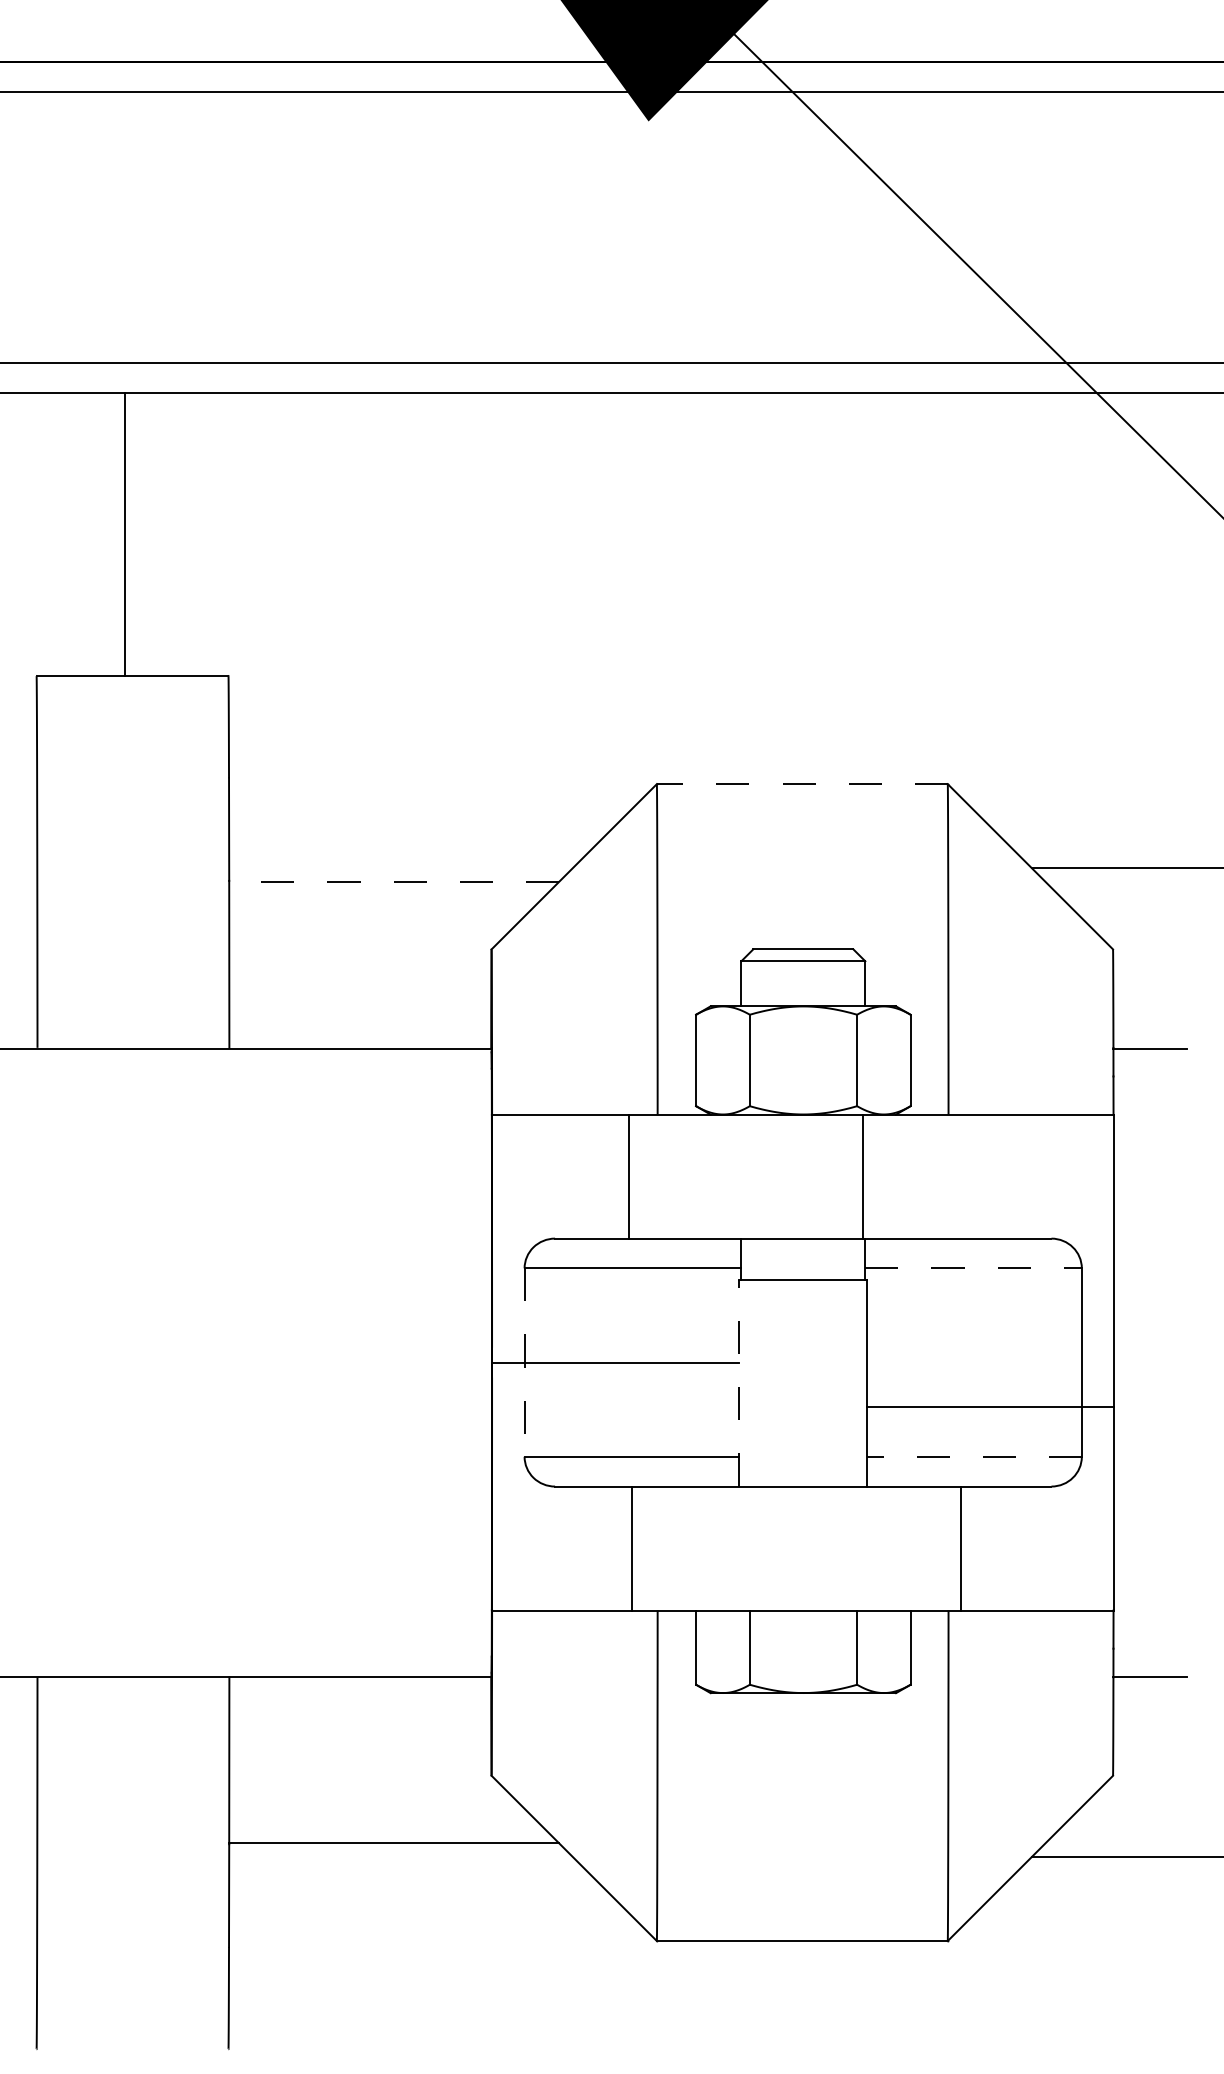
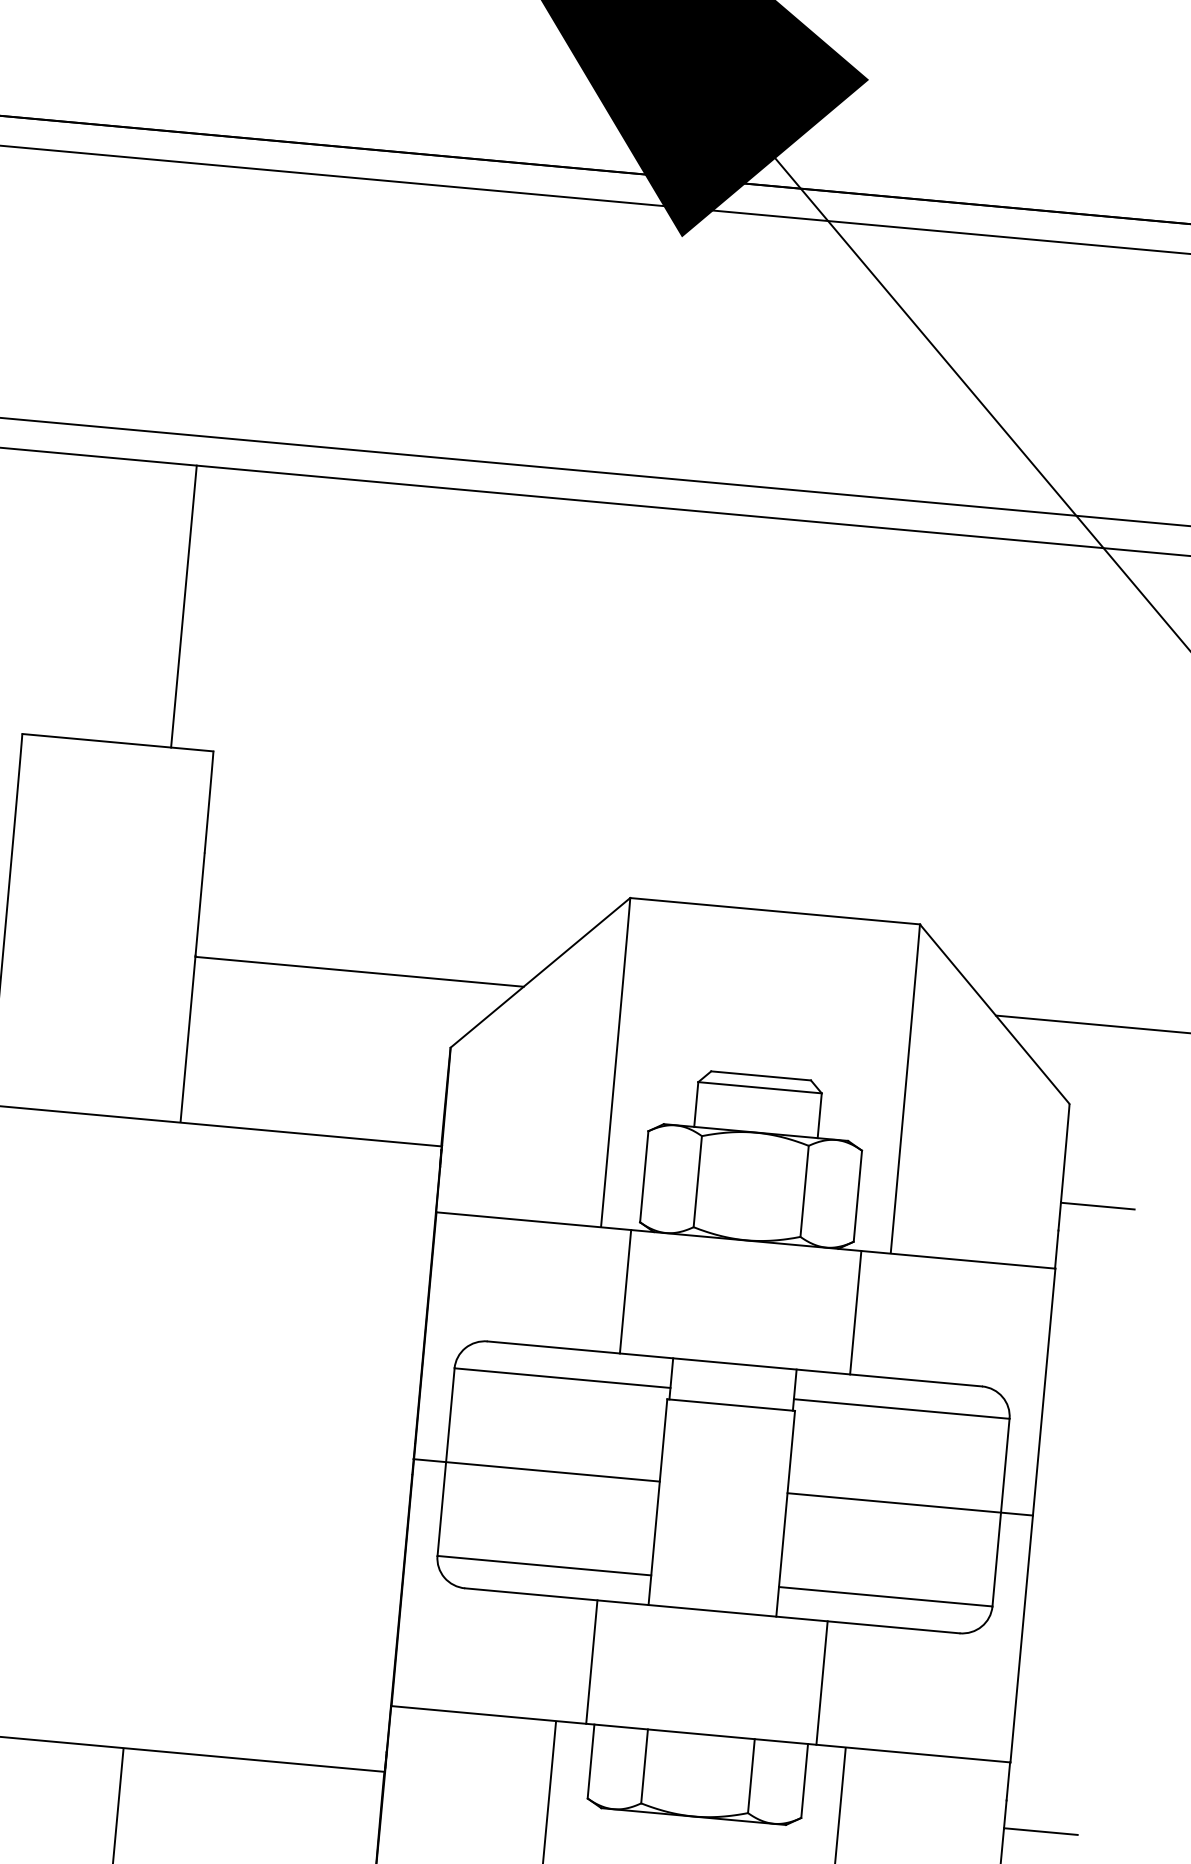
line: (125, 533) -> (184, 605), moved
line: (801, 784) -> (774, 911), dashed -> solid
line: (394, 882) -> (360, 972), dashed -> solid
line: (628, 1176) -> (625, 1291), moved
line: (863, 1176) -> (856, 1312), moved
line: (974, 1268) -> (902, 1409), dashed -> solid
line: (524, 1363) -> (445, 1463), dashed -> solid
line: (739, 1382) -> (658, 1501), dashed -> solid
line: (990, 1406) -> (910, 1504), moved
line: (974, 1456) -> (885, 1596), dashed -> solid
line: (631, 1548) -> (591, 1662), moved
line: (961, 1548) -> (822, 1683), moved

